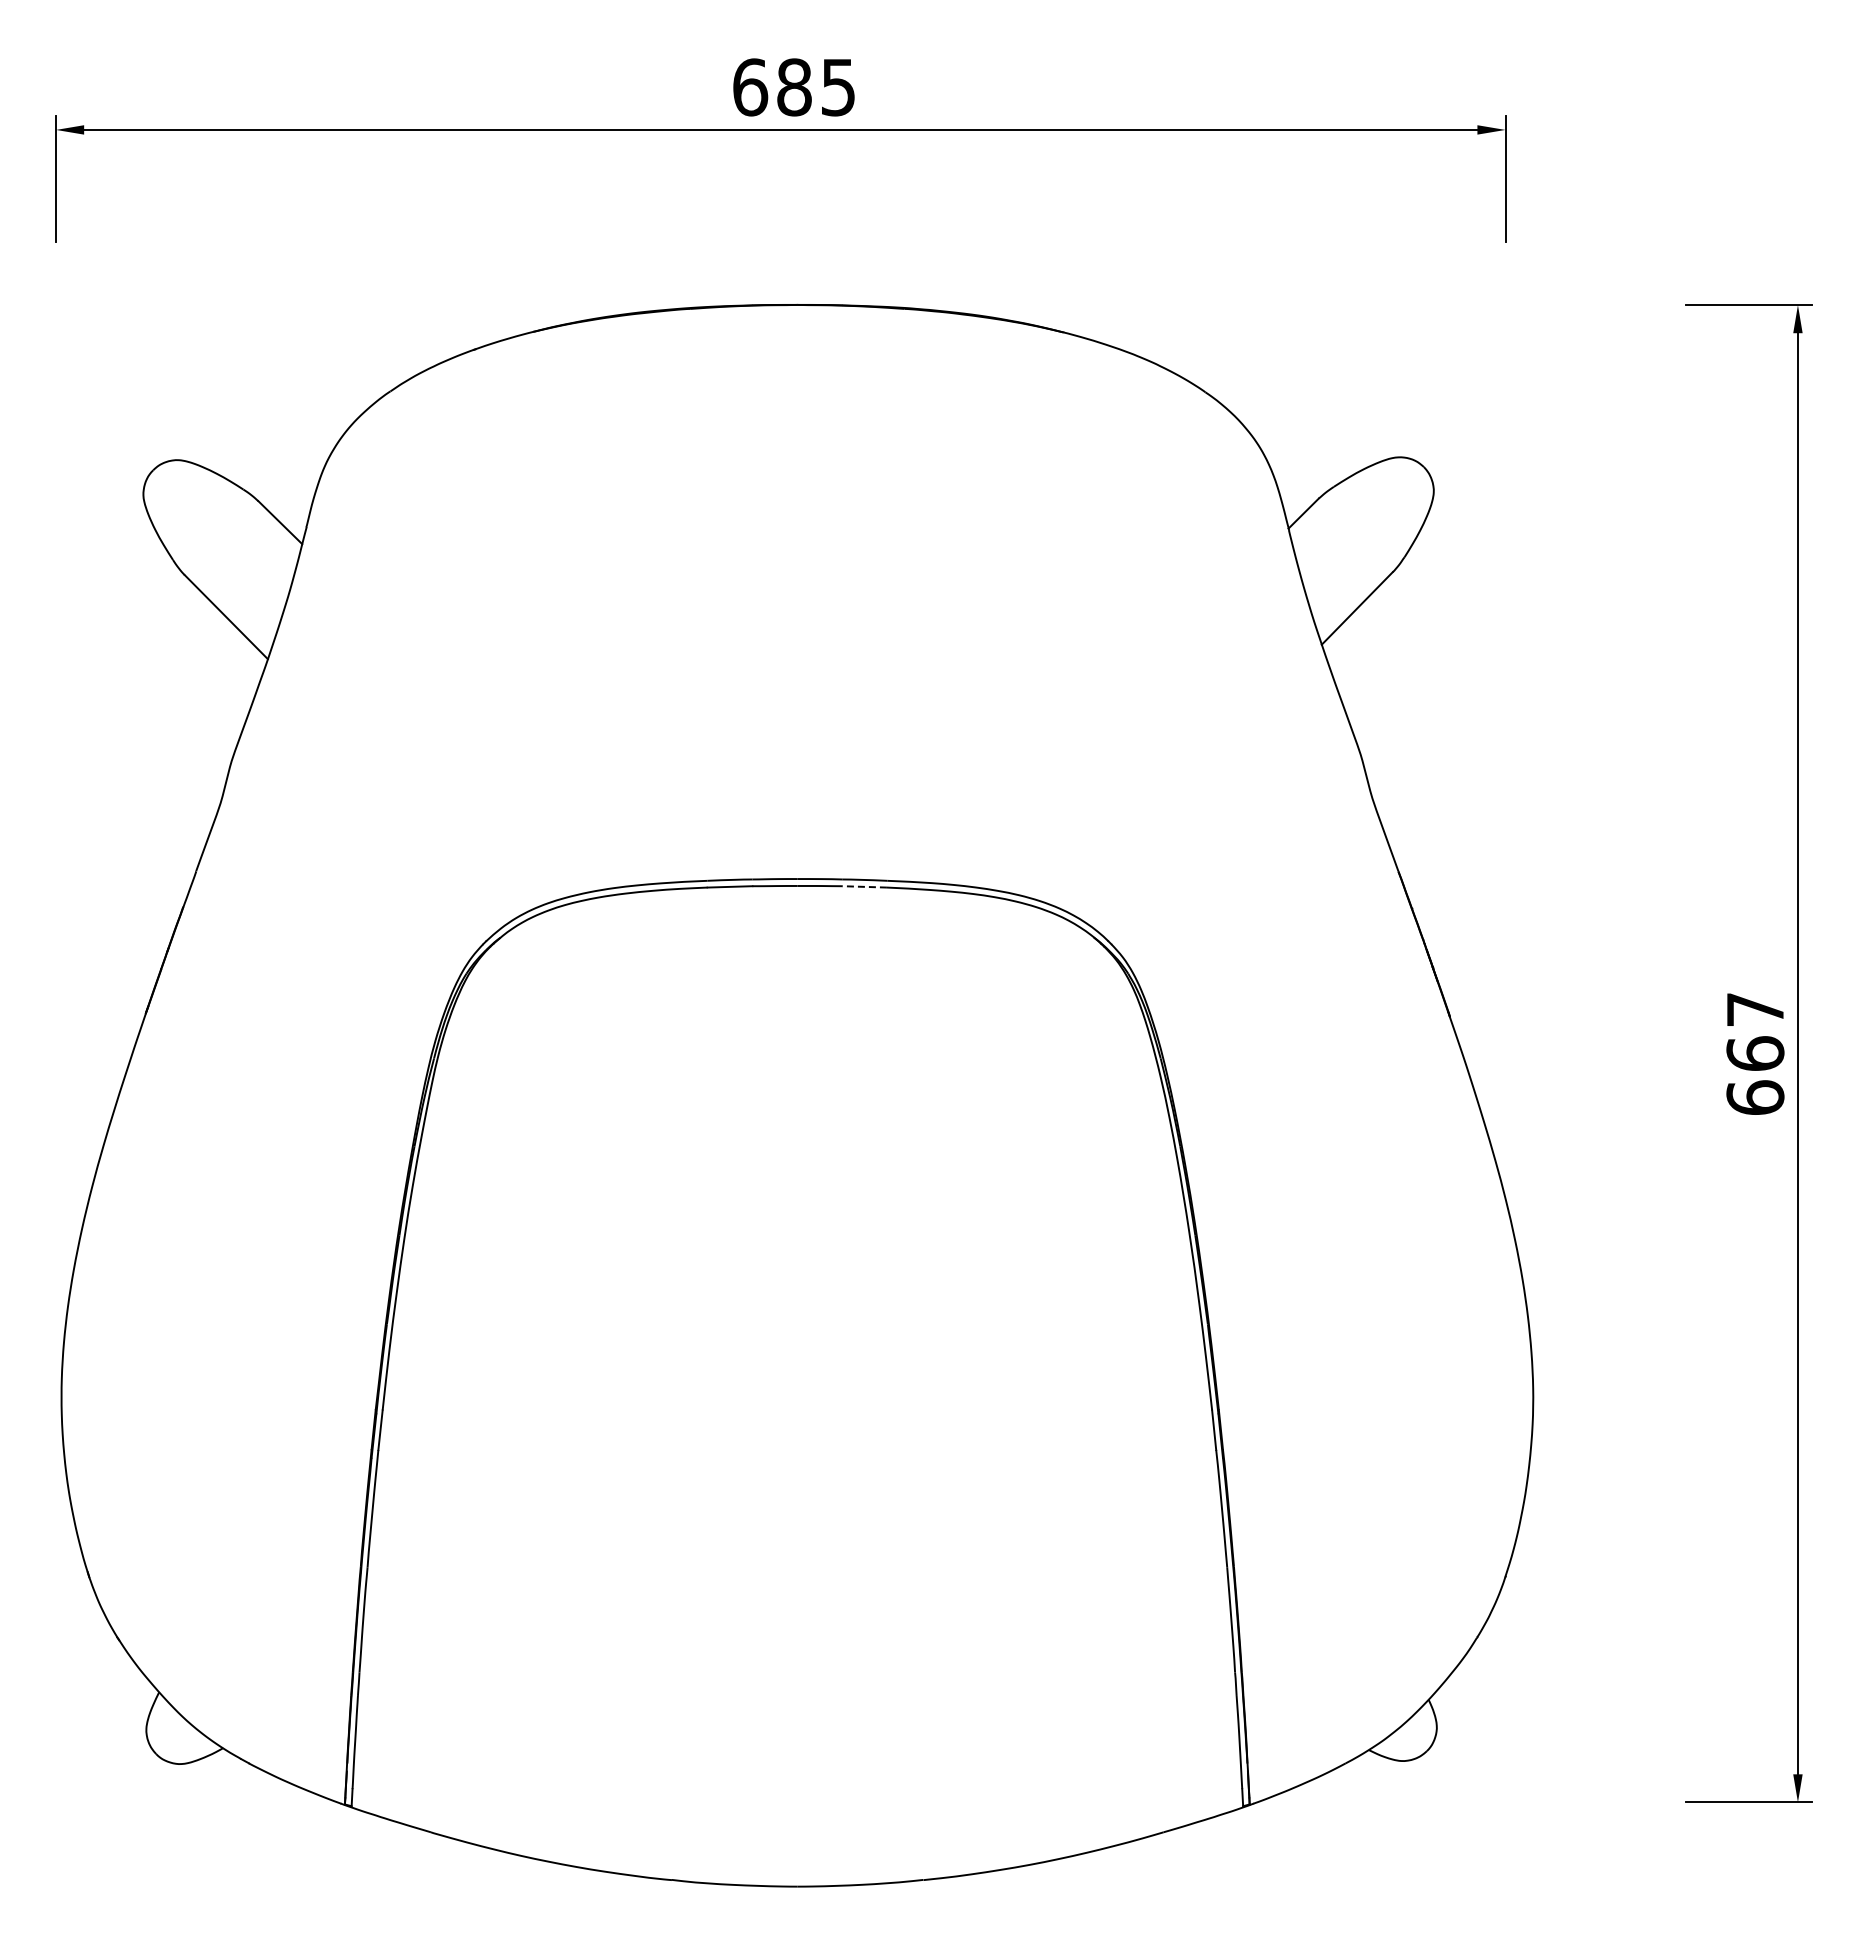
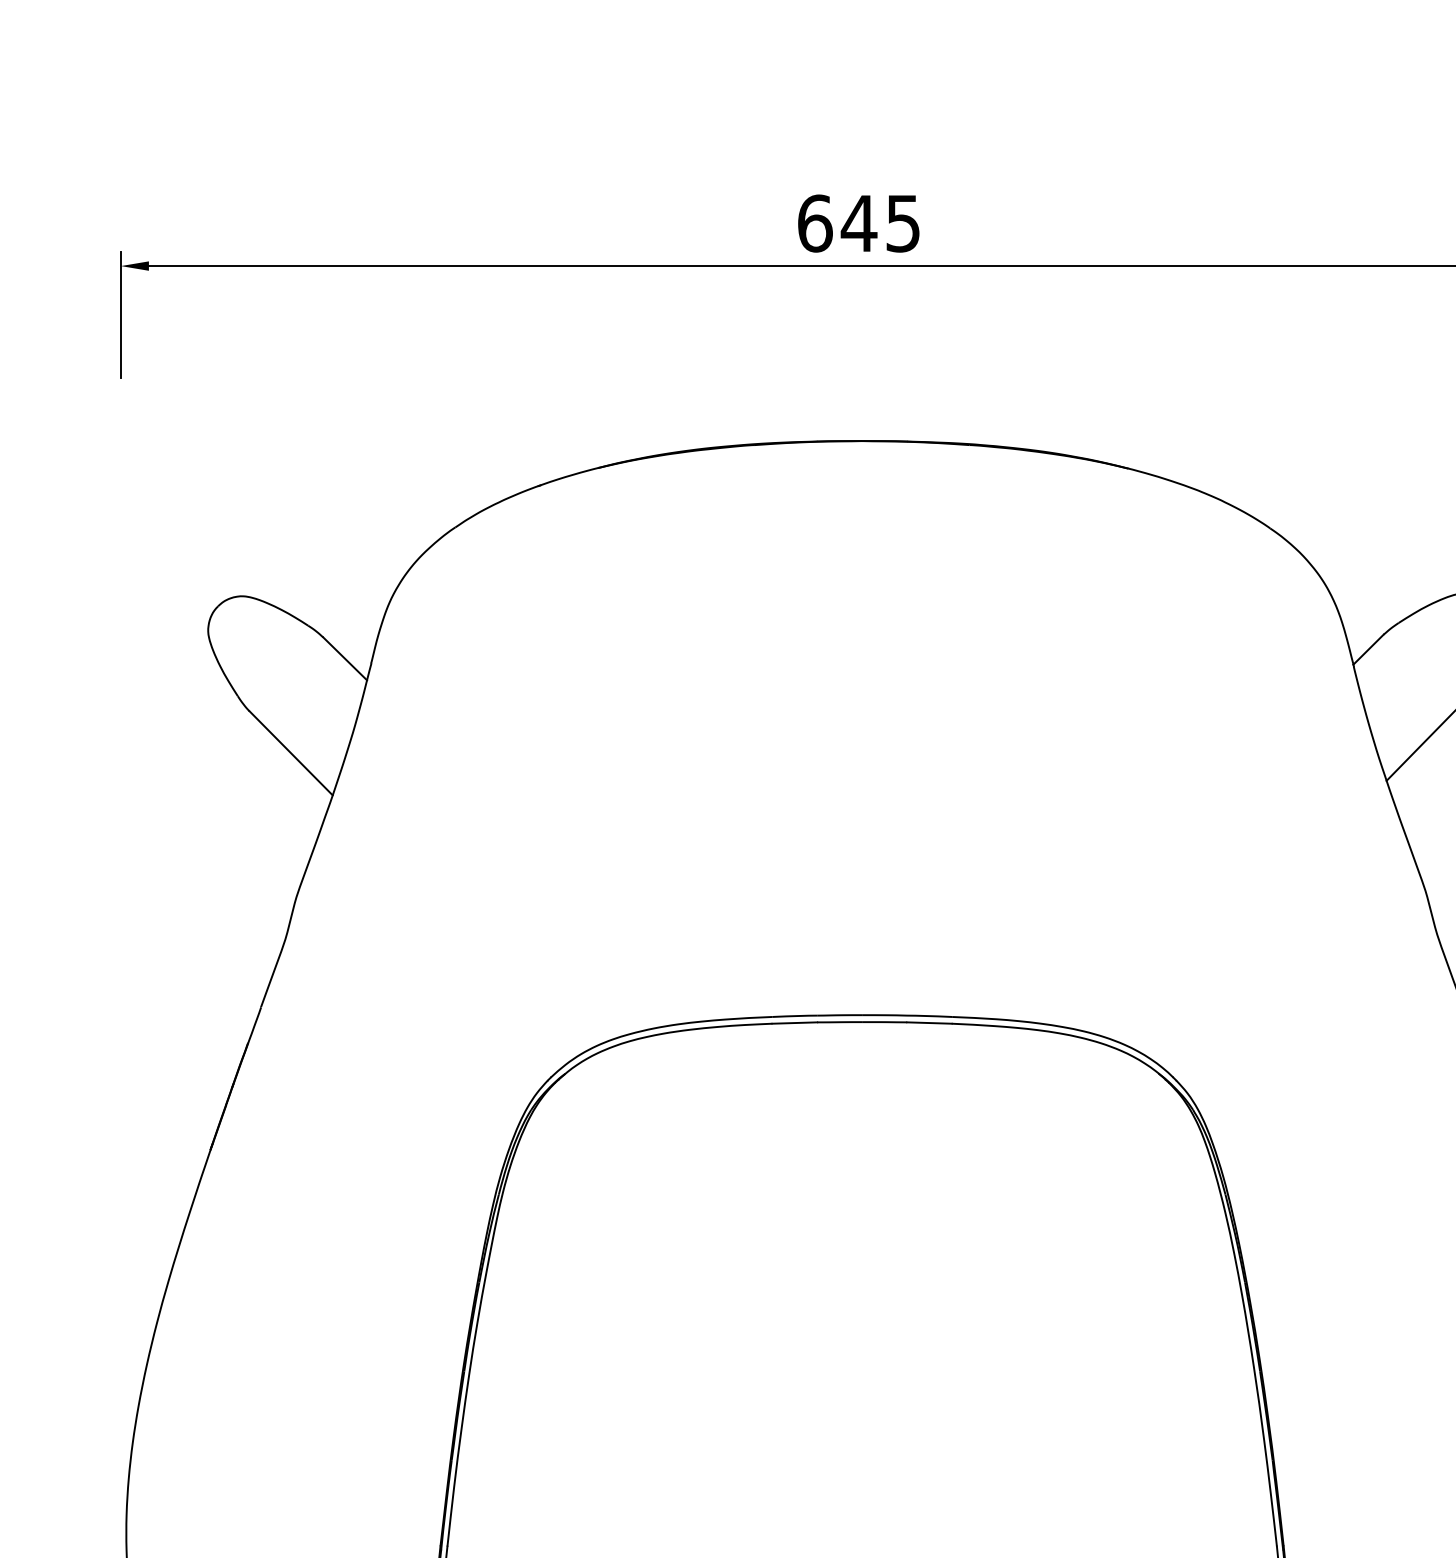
text: (794, 87) -> (859, 223), 685 -> 645
line: (864, 886) -> (929, 1022), dashed -> solid

